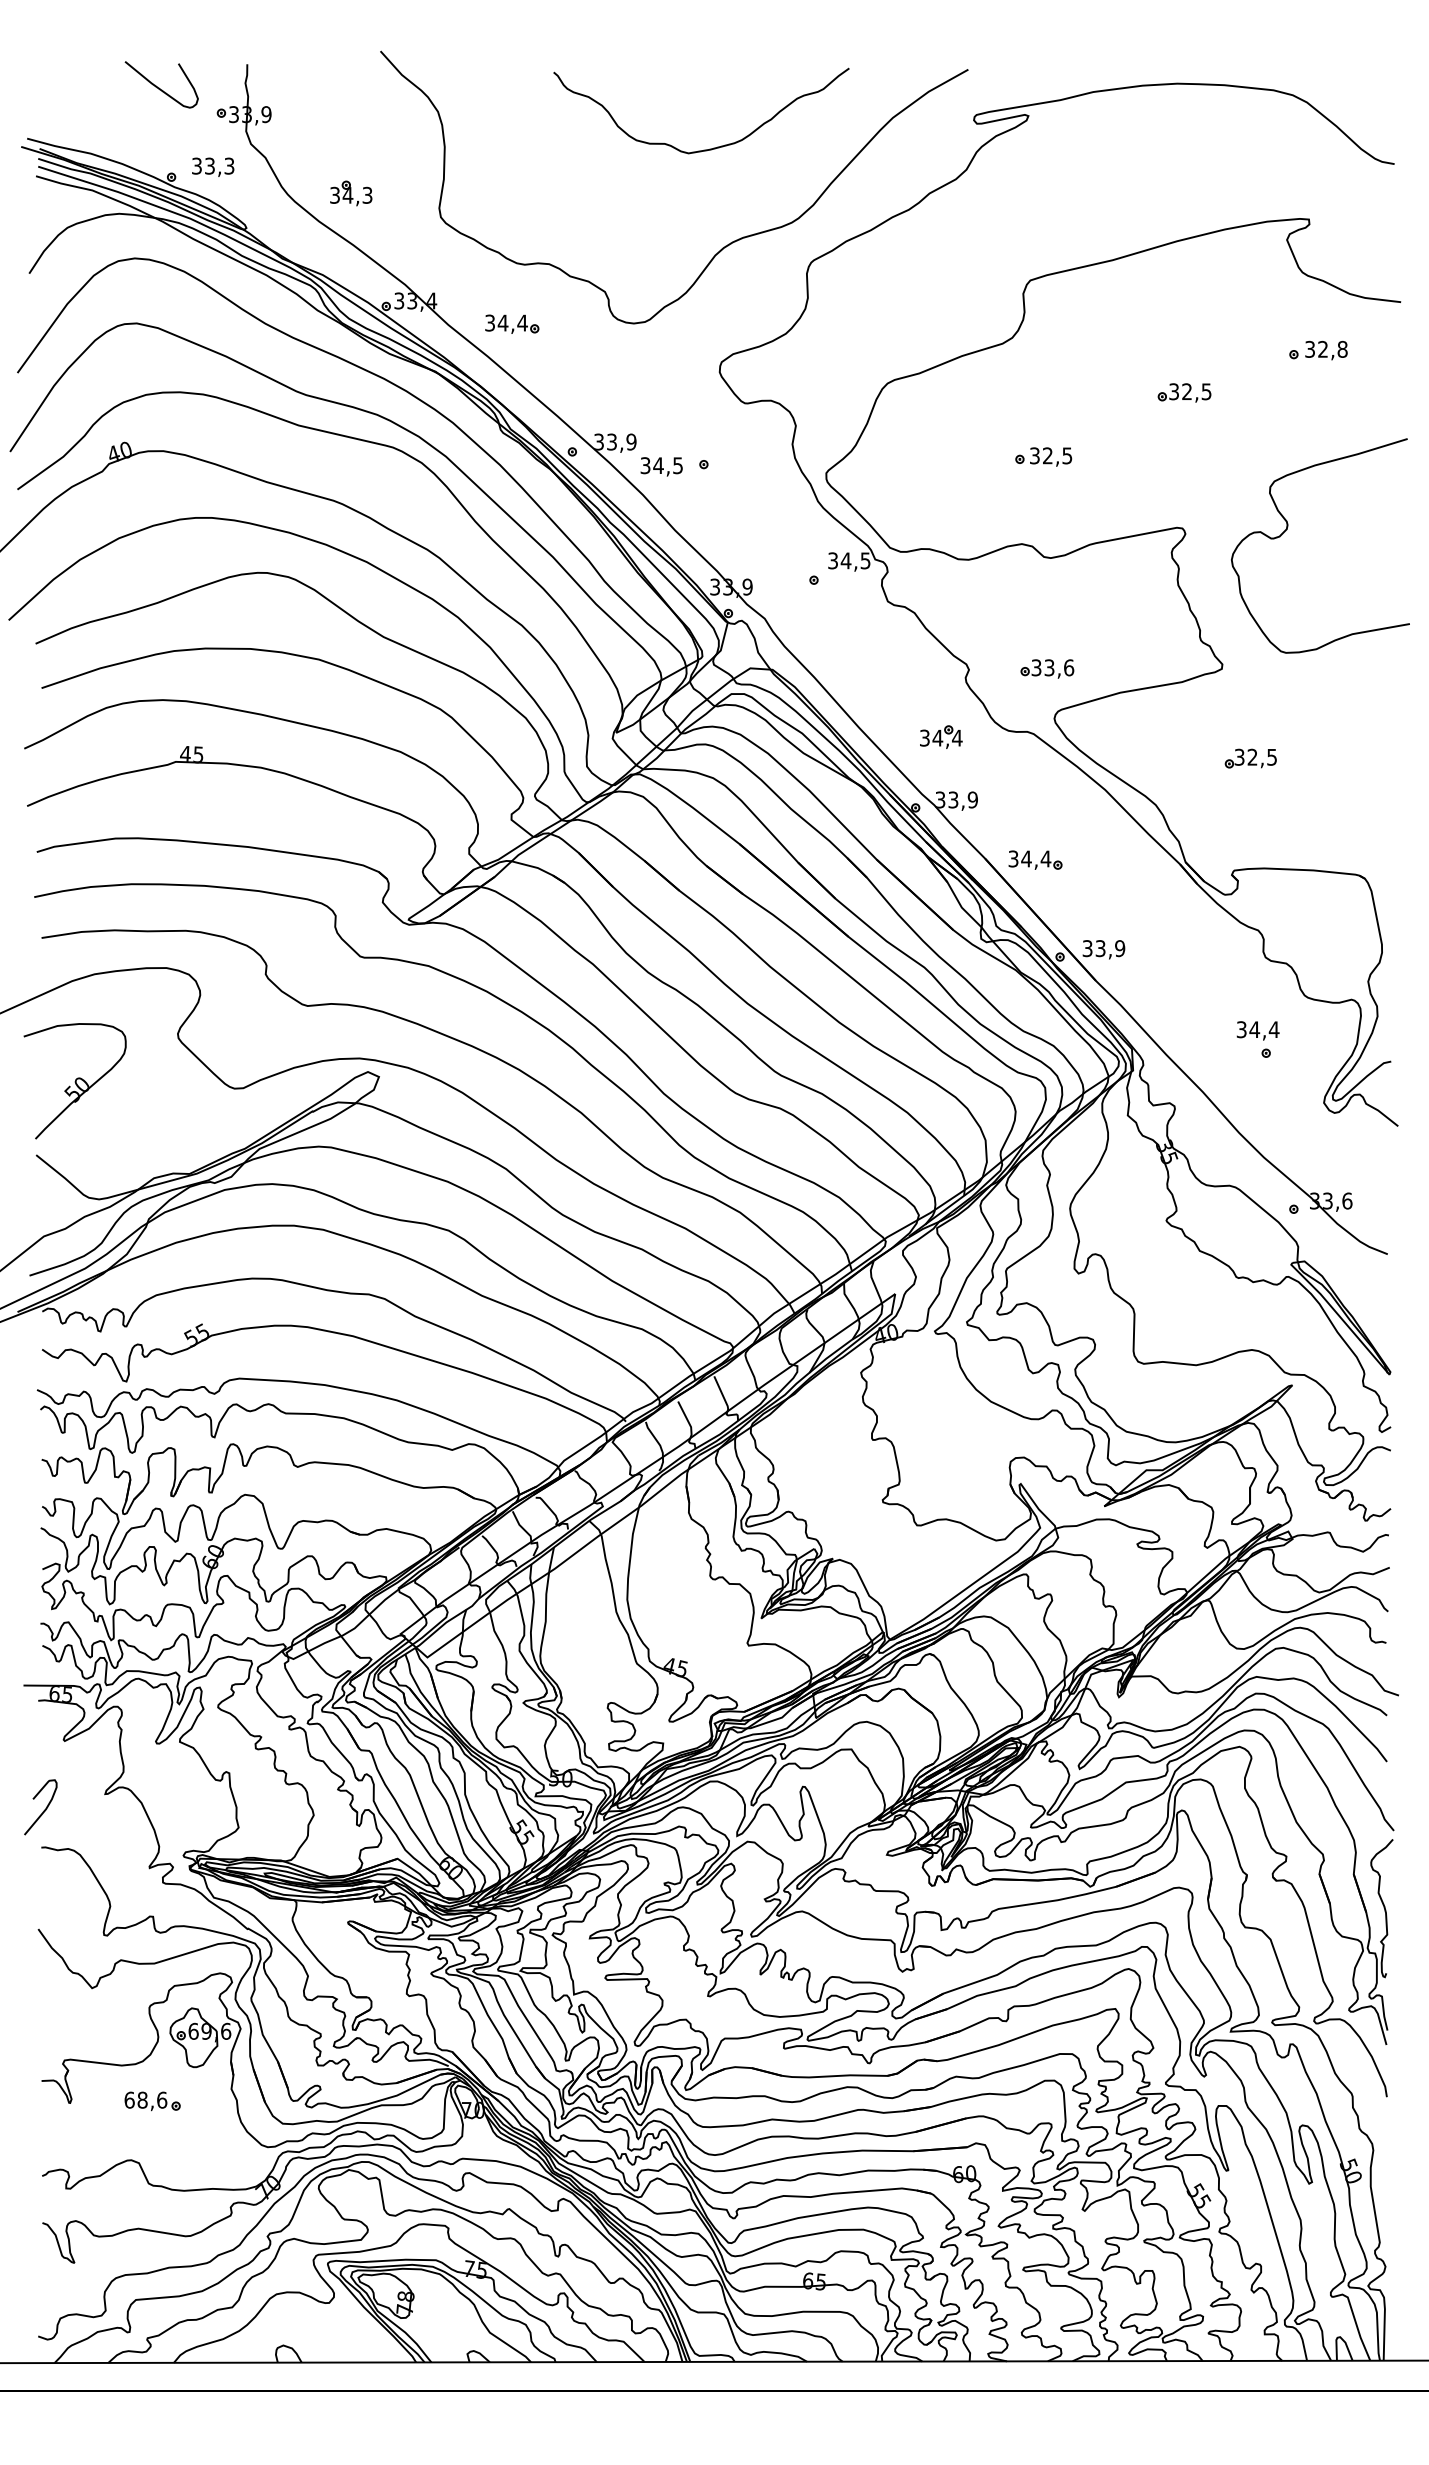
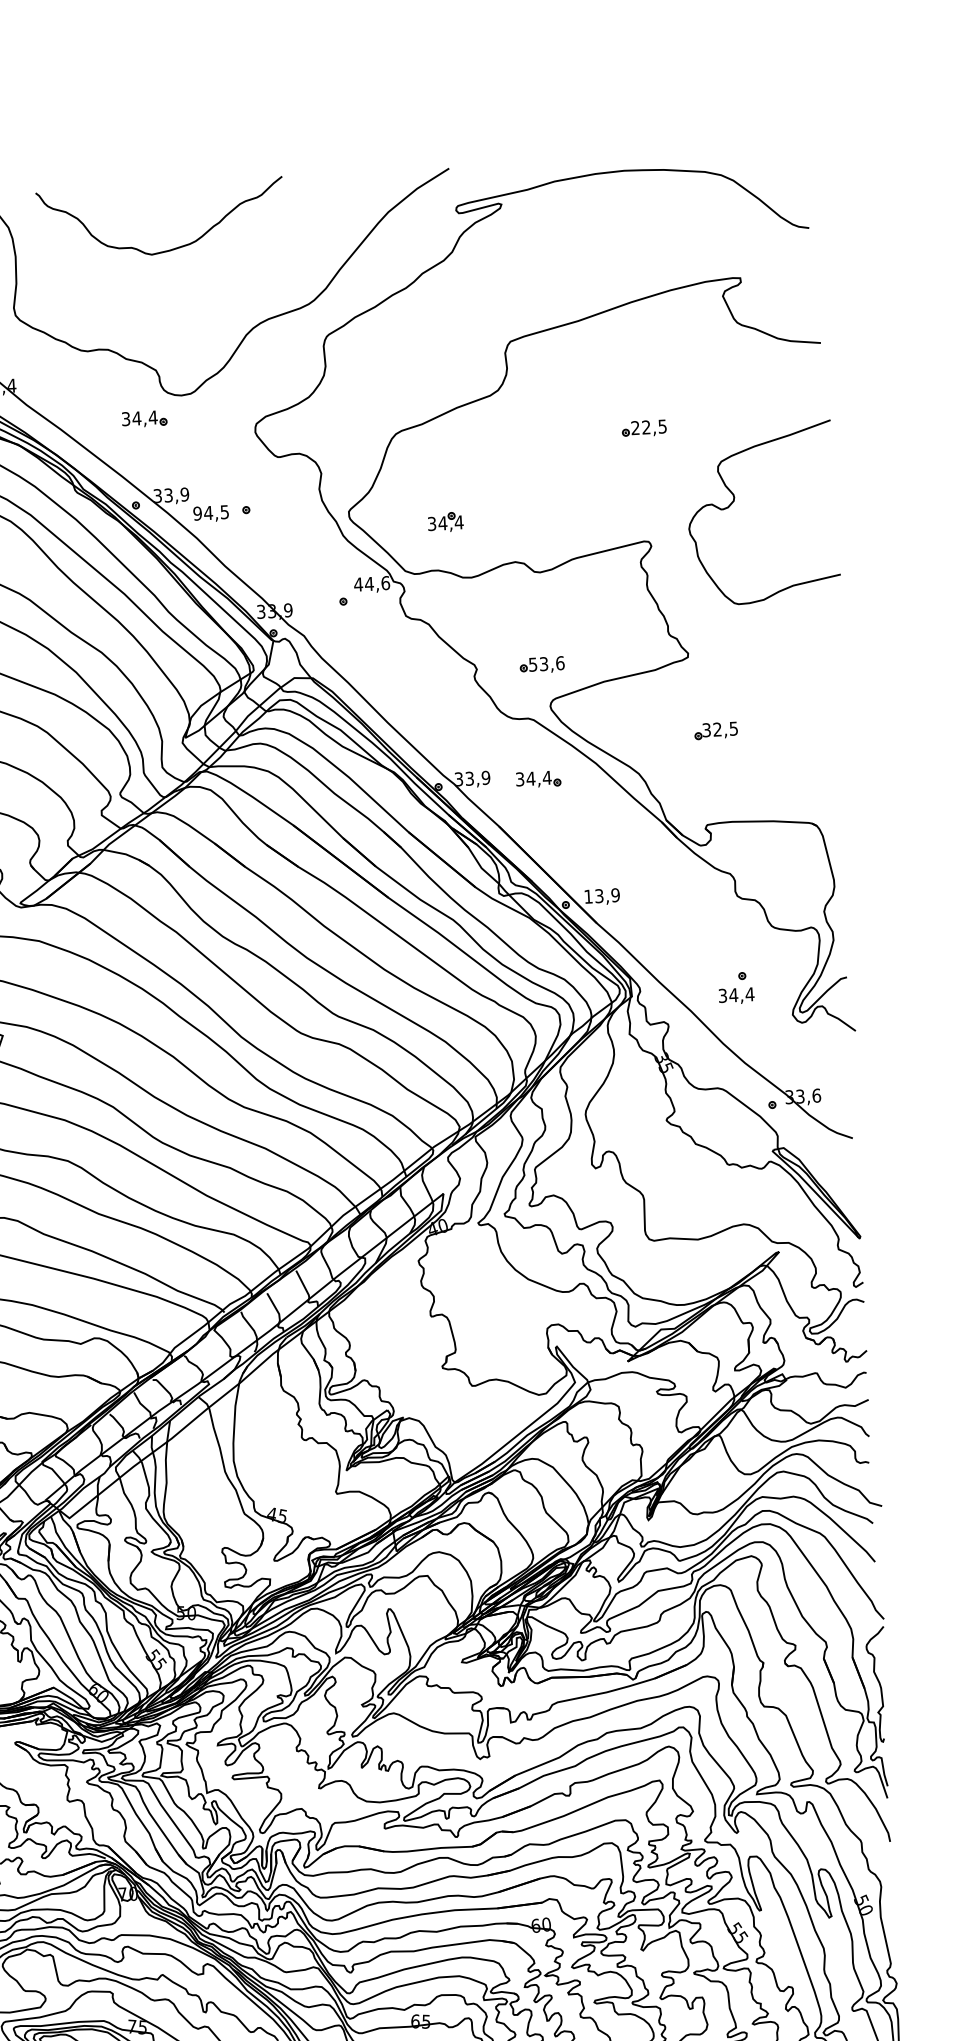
curve: (709, 148) -> (169, 249), moved
part: (512, 323) -> (144, 418), moved
part: (1318, 350) -> (754, 387), removed
text: (1173, 391) -> (634, 427), 32,5 -> 22,5
part: (1043, 456) -> (529, 487), removed
text: (645, 465) -> (197, 513), 34,5 -> 94,5
curve: (1287, 529) -> (734, 501), moved
text: (848, 560) -> (371, 583), 34,5 -> 44,6
text: (1036, 667) -> (533, 664), 33,6 -> 53,6
part: (941, 736) -> (445, 521), moved
part: (1035, 859) -> (538, 778), moved
text: (1087, 948) -> (588, 896), 33,9 -> 13,9
text: (1257, 1030) -> (736, 995), moved

